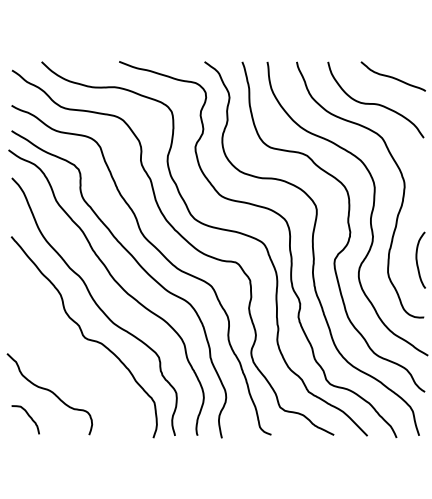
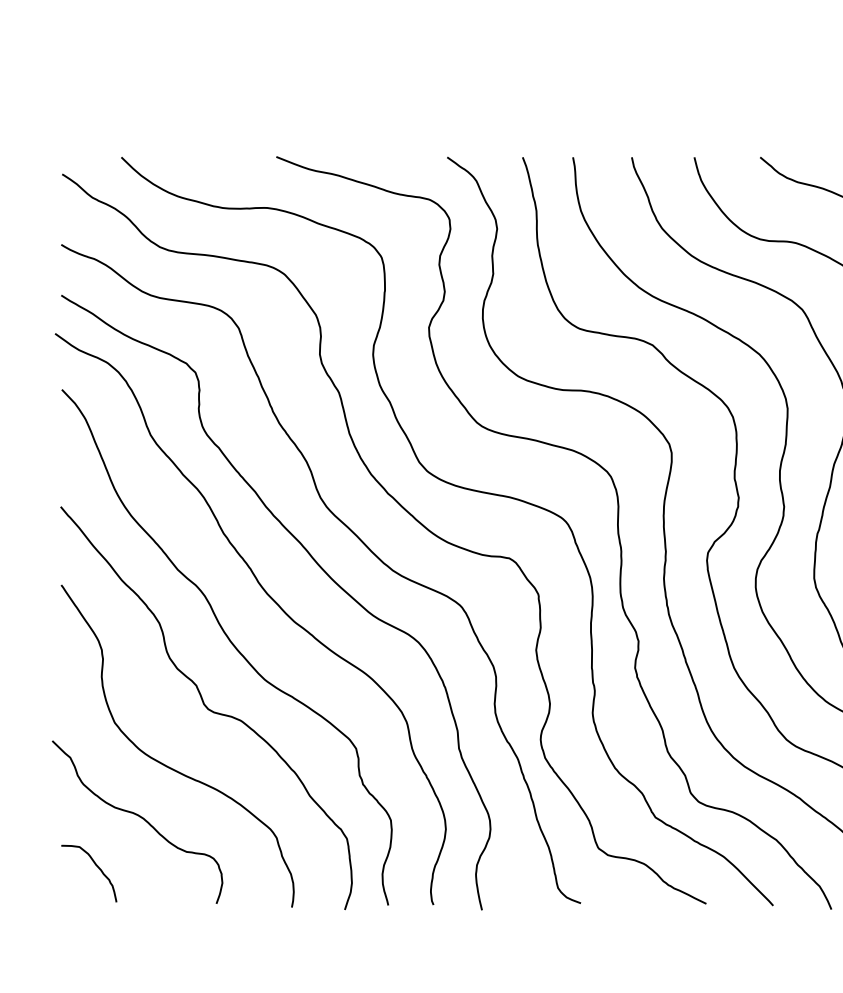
curve: (63, 364) -> (165, 762), added

